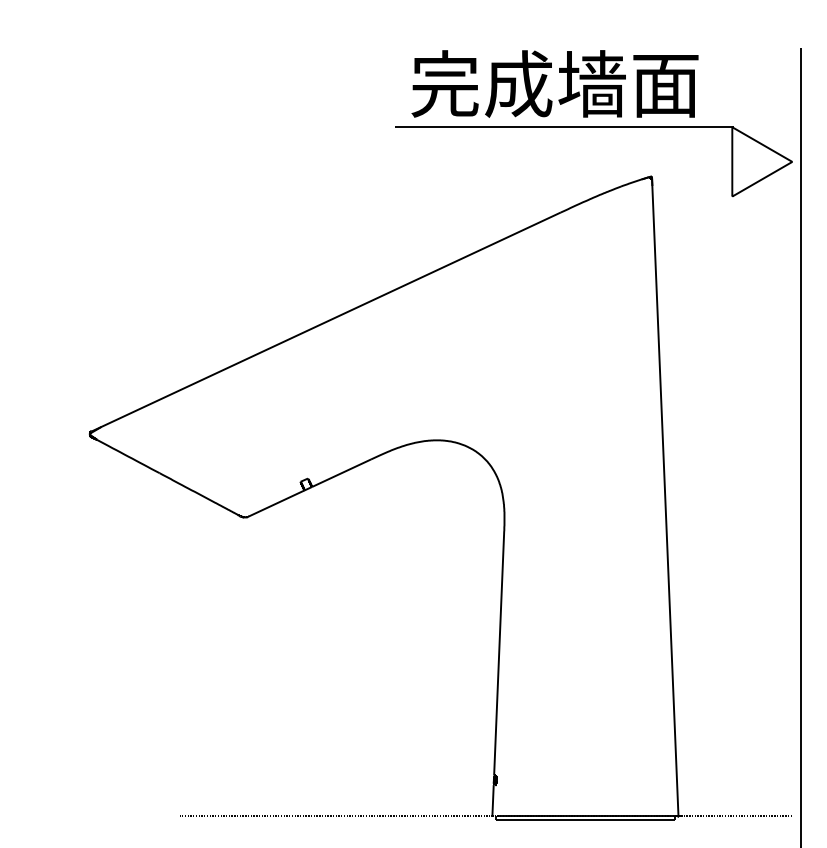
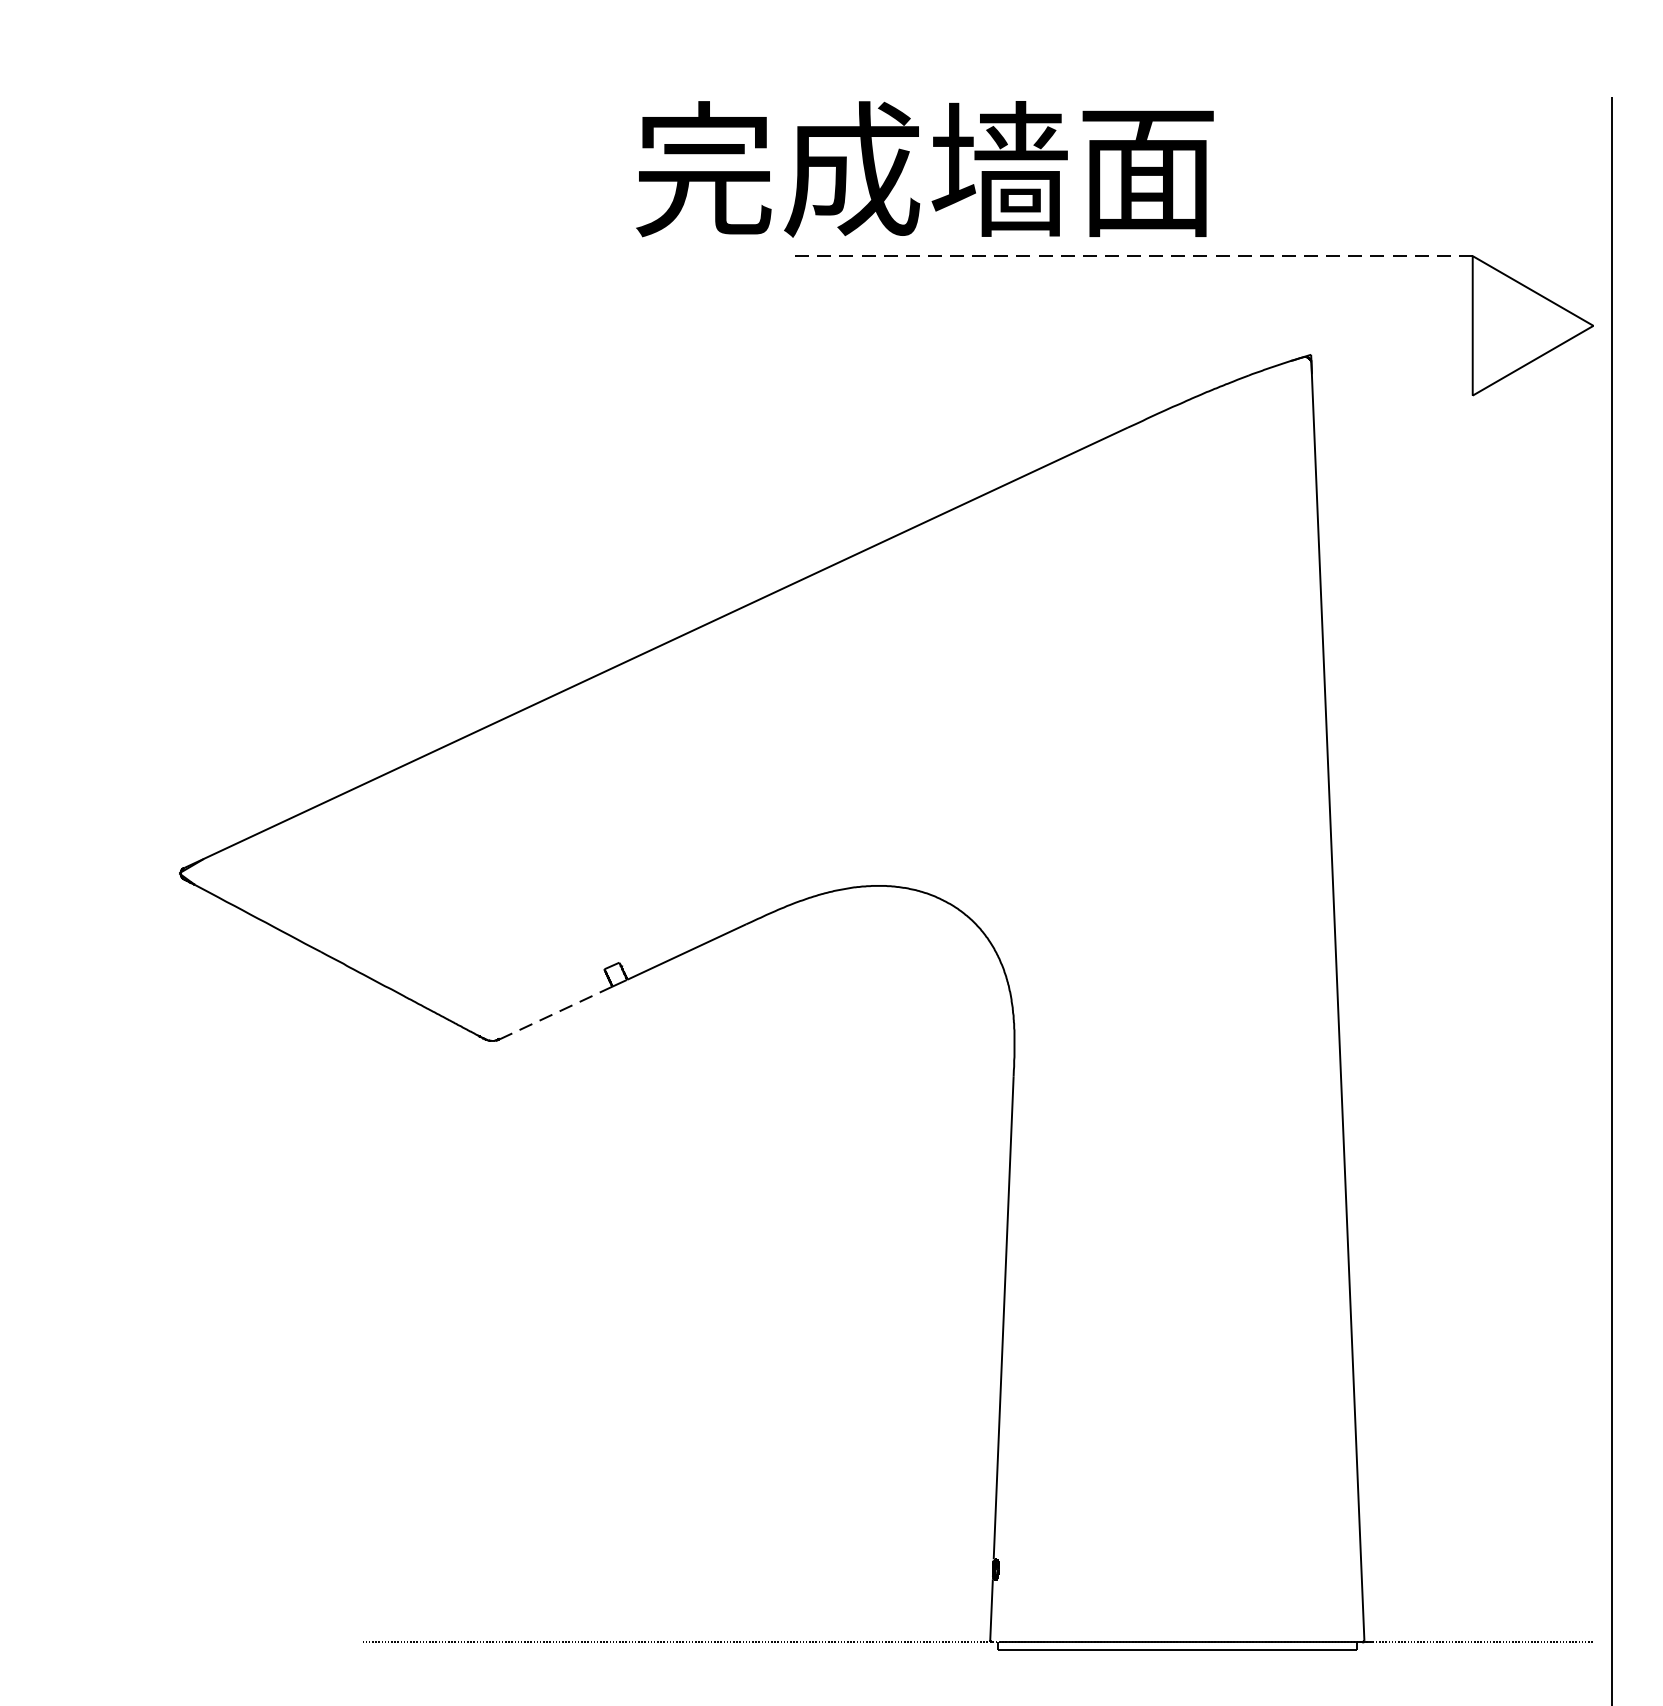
text: (554, 83) -> (924, 168), moved
line: (565, 127) -> (1137, 256), solid -> dashed
line: (276, 503) -> (555, 1012), solid -> dashed

